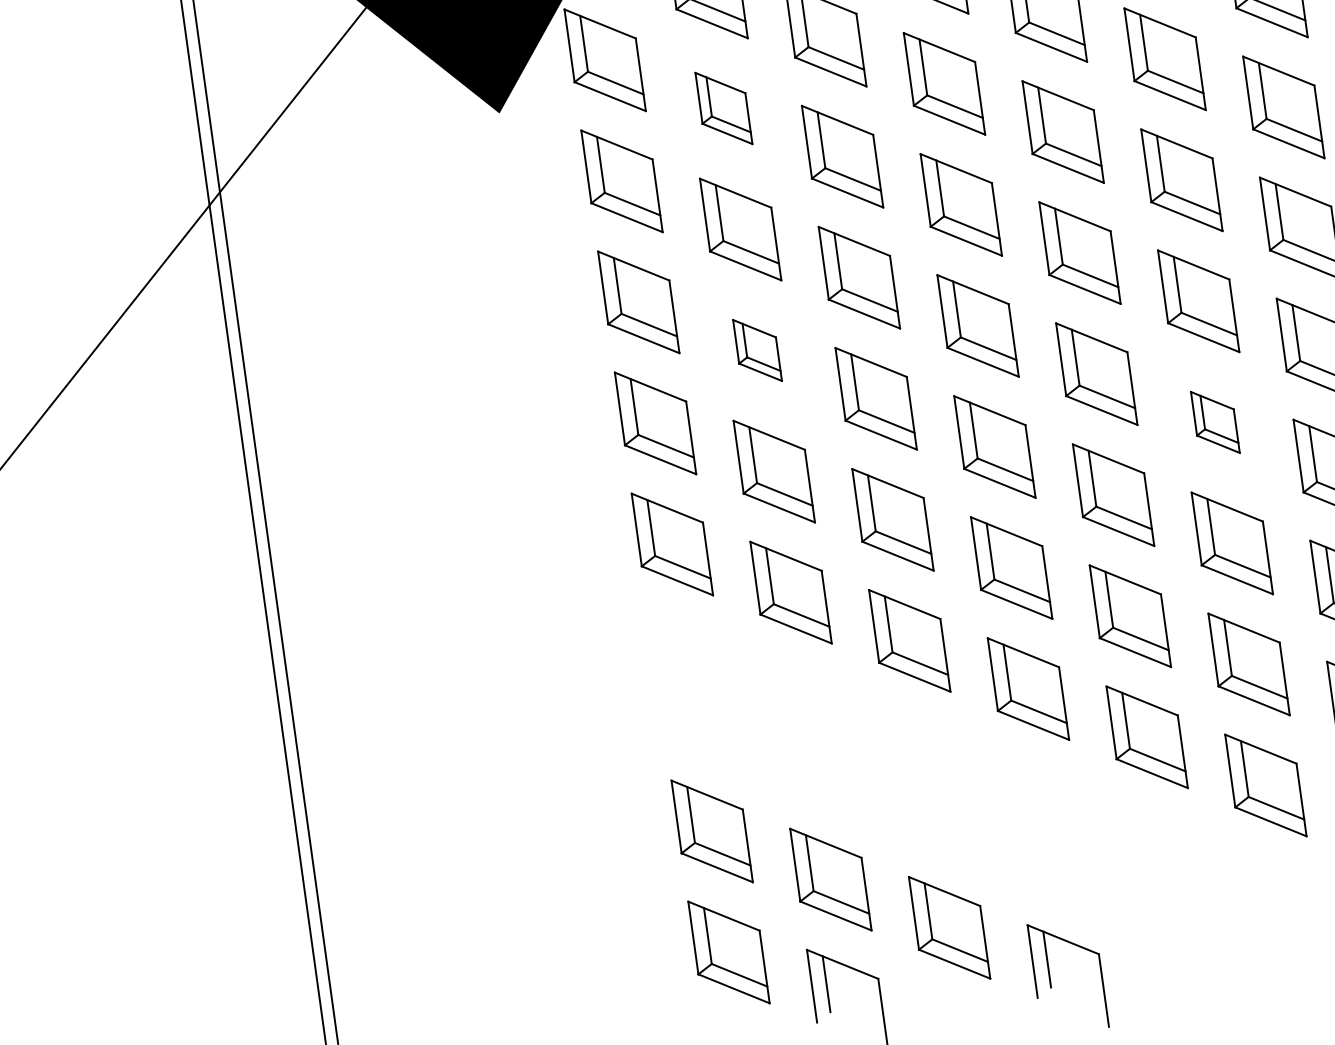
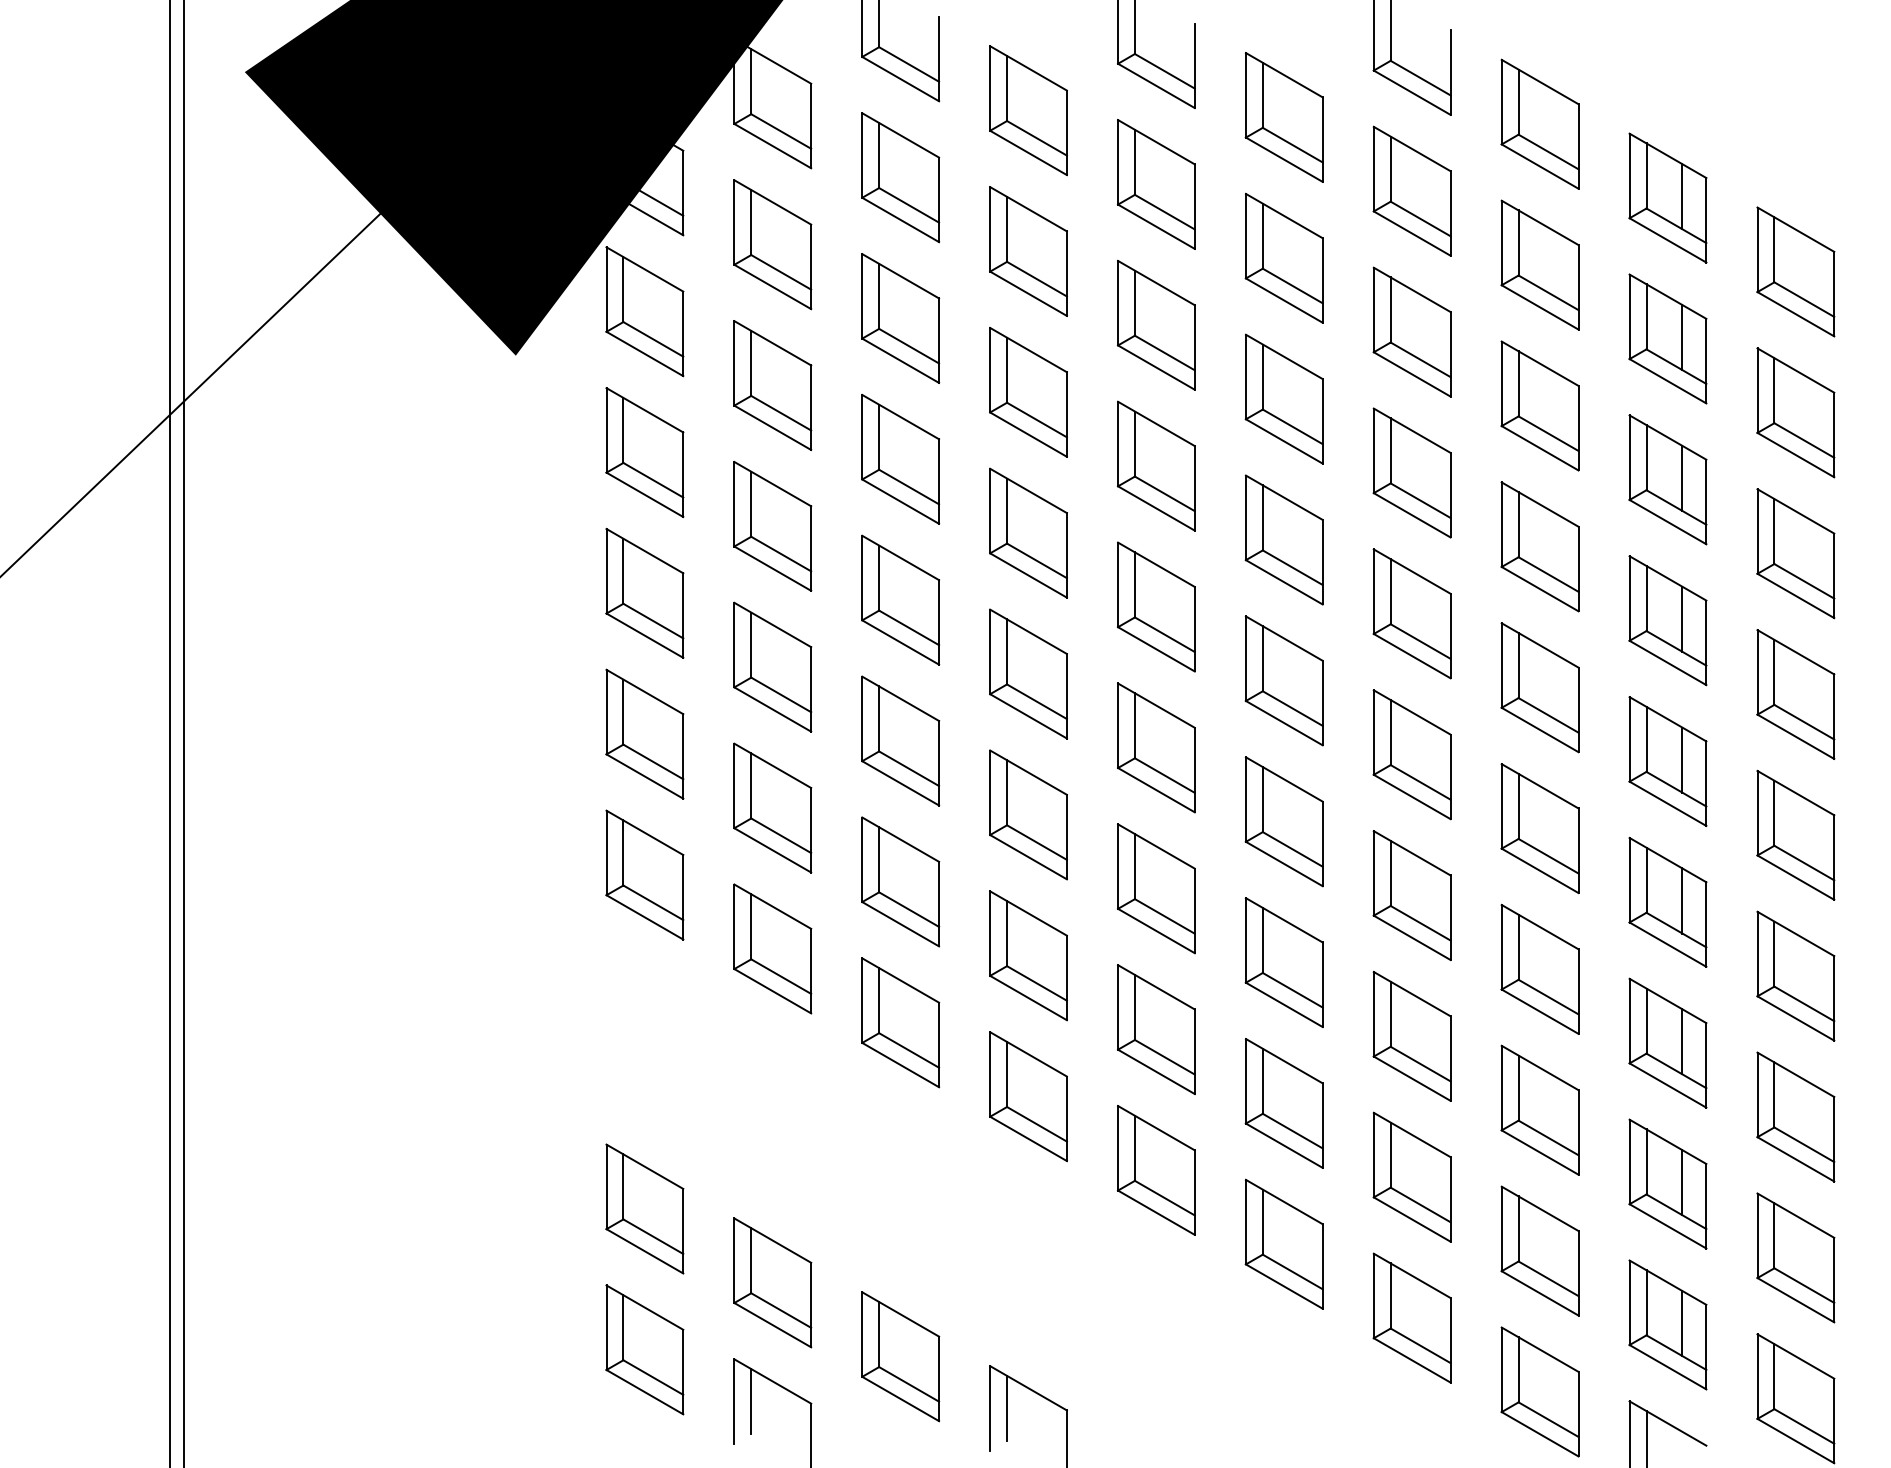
part: (723, 108) -> (772, 385), size x1.43
part: (757, 349) -> (772, 666), size x1.67
part: (1214, 422) -> (1283, 821), size x1.67

